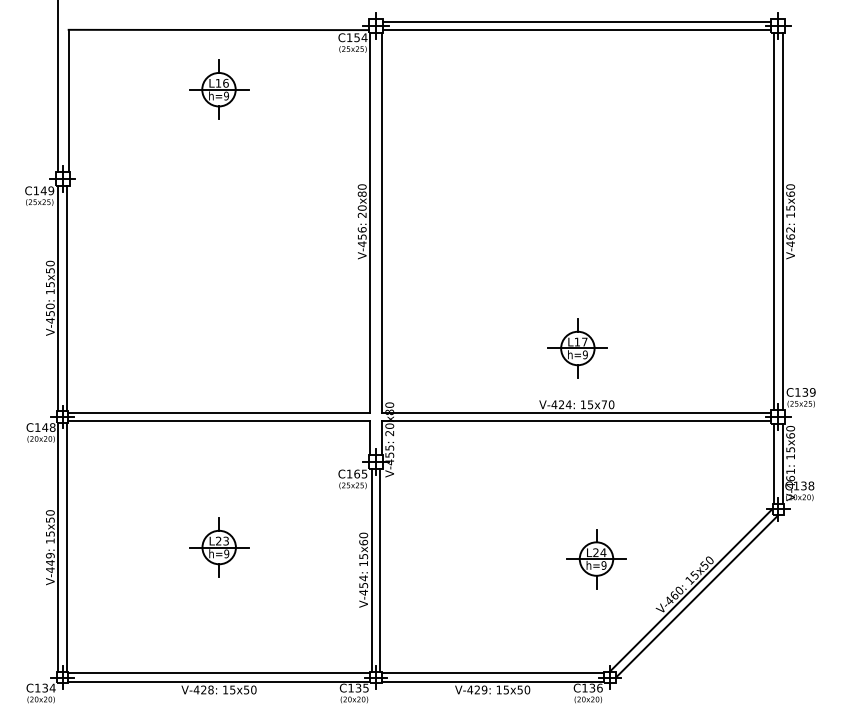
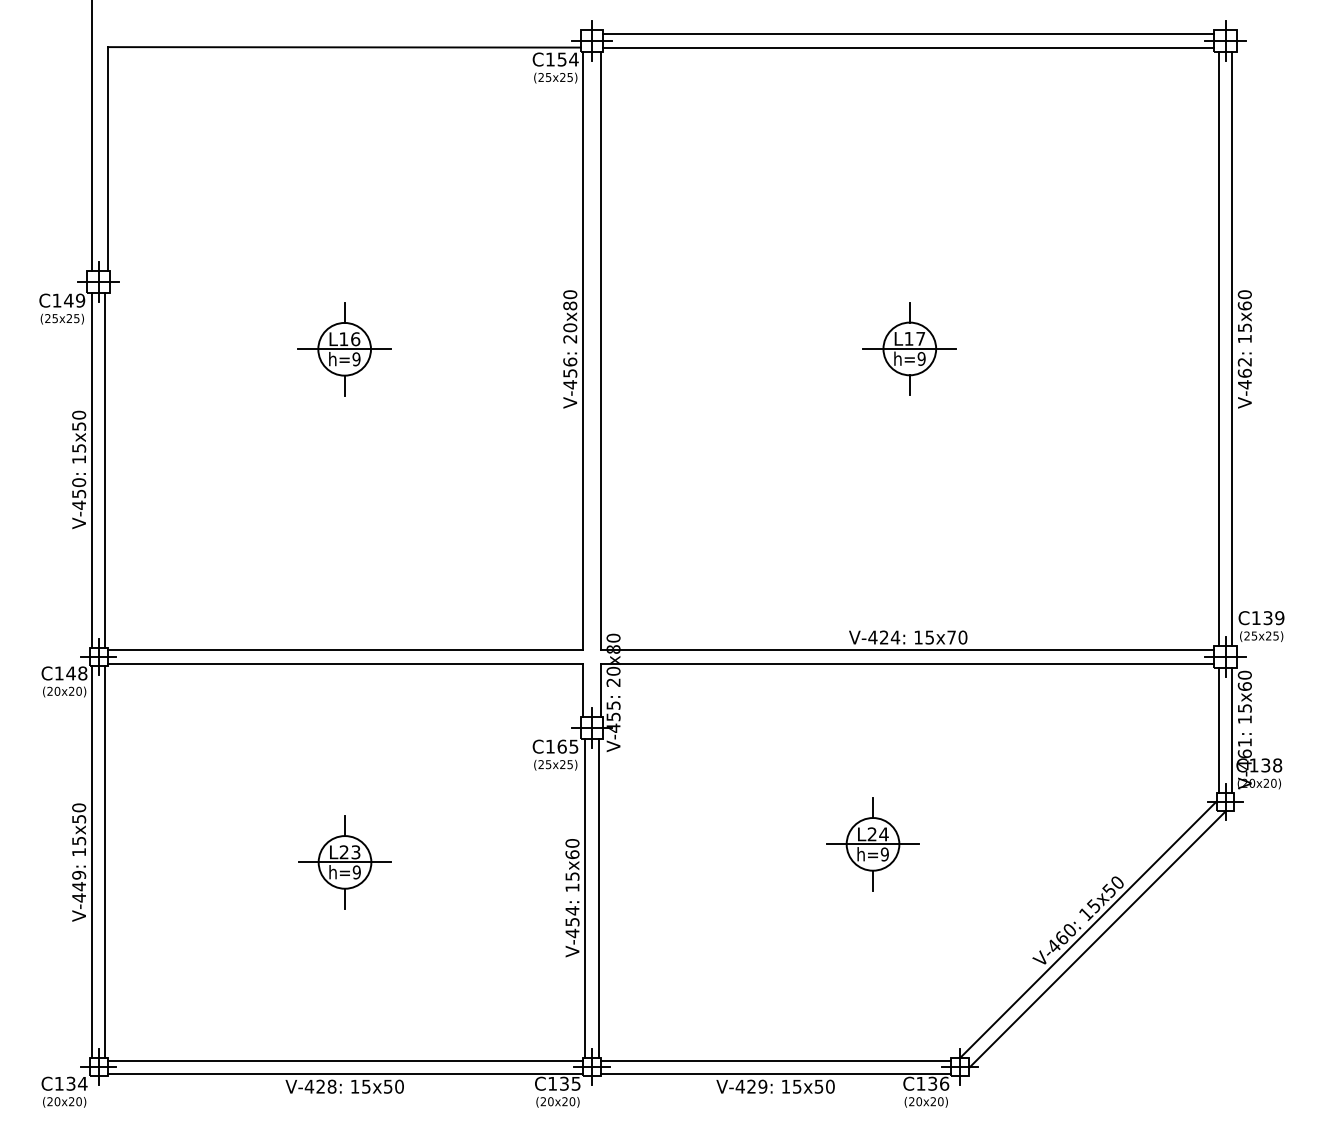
part: (219, 89) -> (345, 348), moved
part: (577, 348) -> (909, 348), moved
part: (596, 559) -> (873, 845), moved

